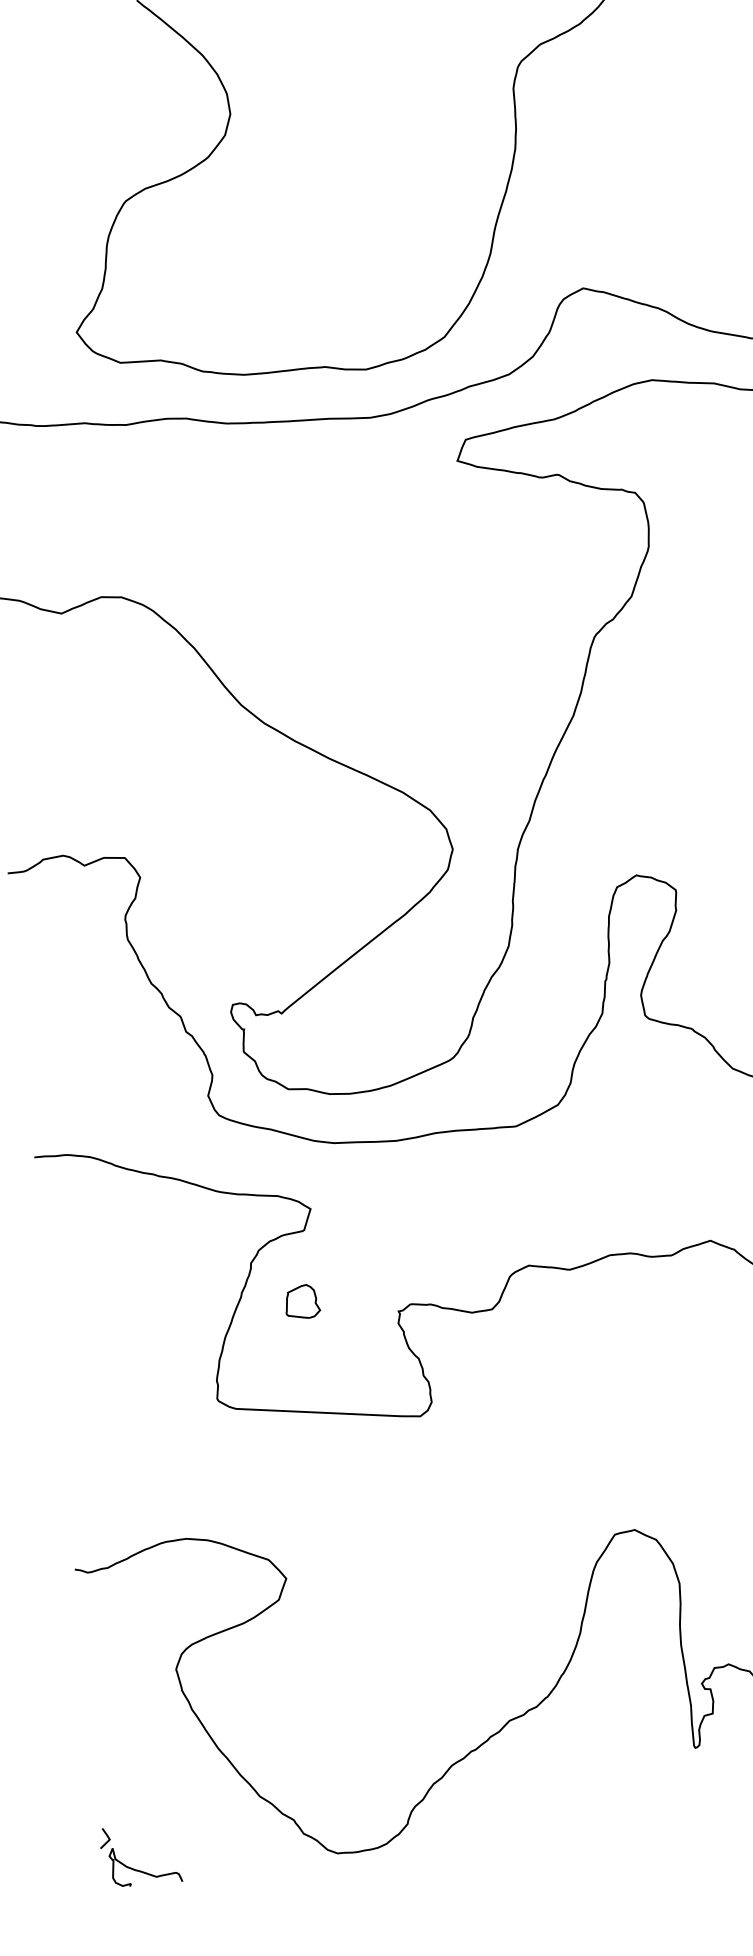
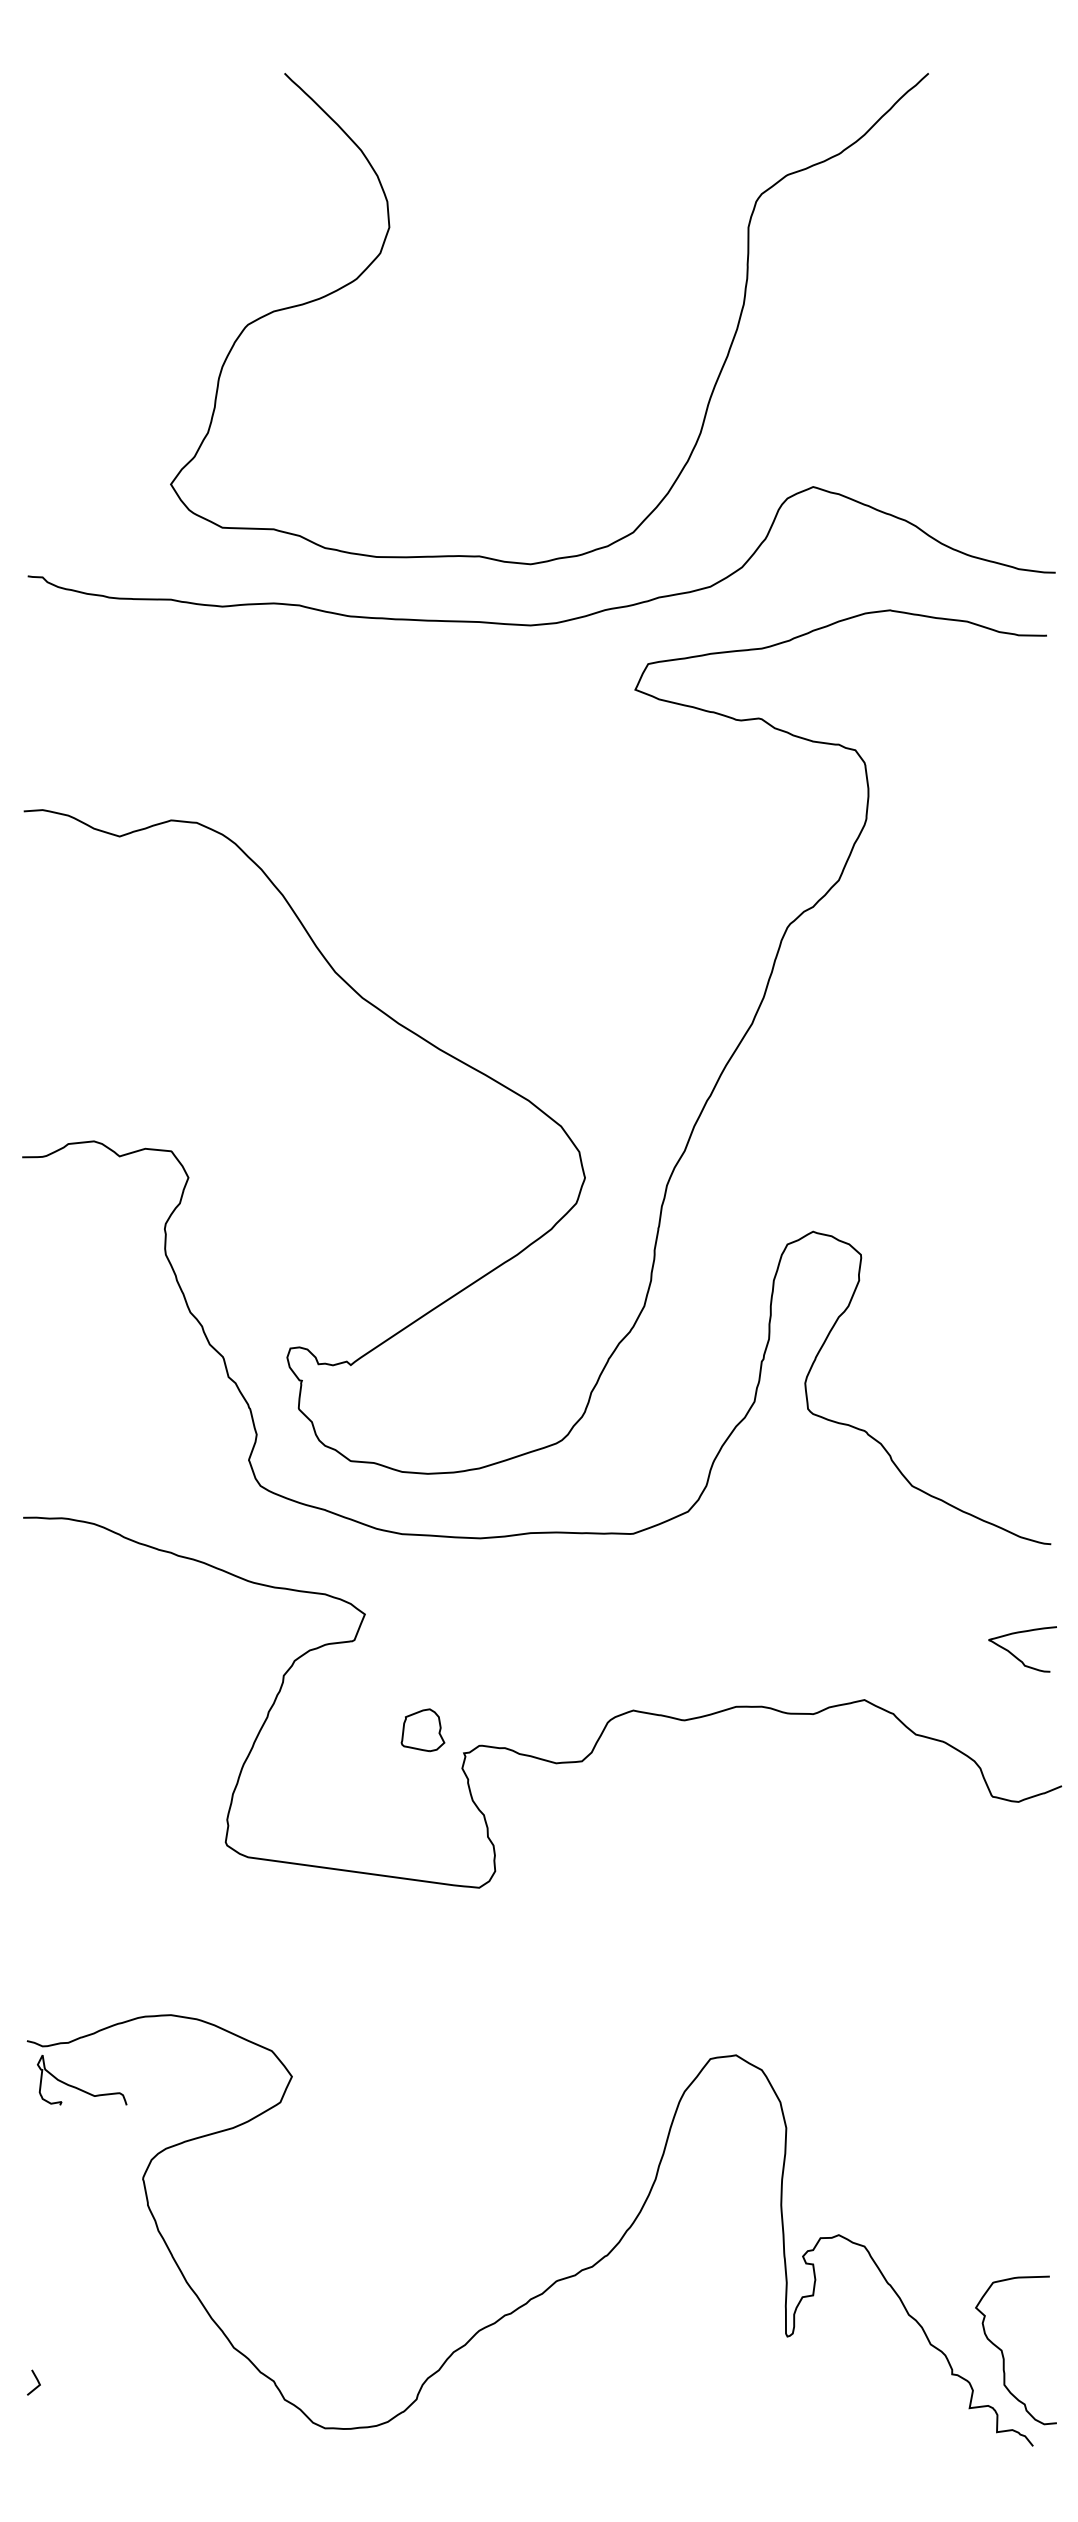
part: (302, 1302) -> (422, 1730), moved
curve: (144, 1871) -> (80, 2088), moved

